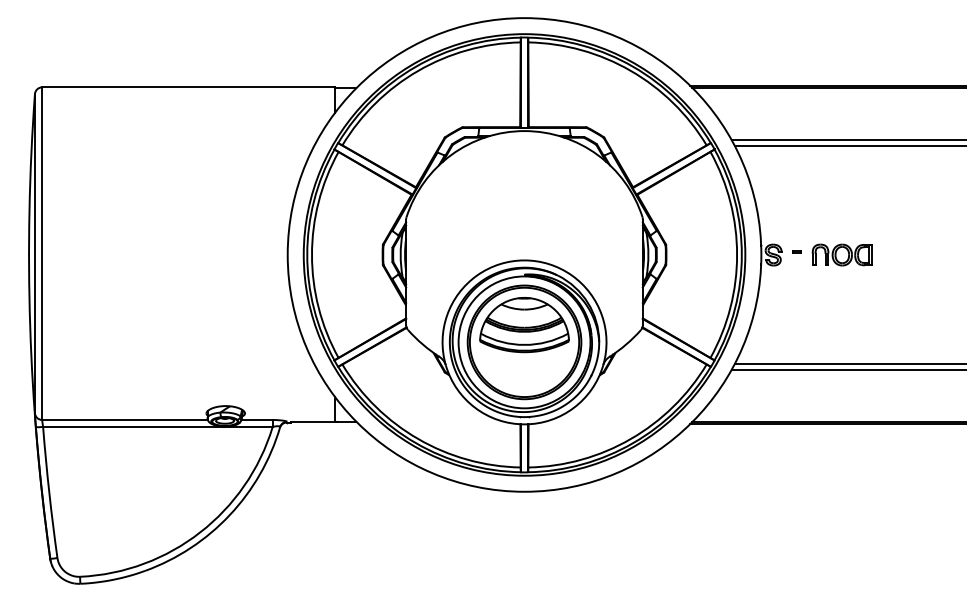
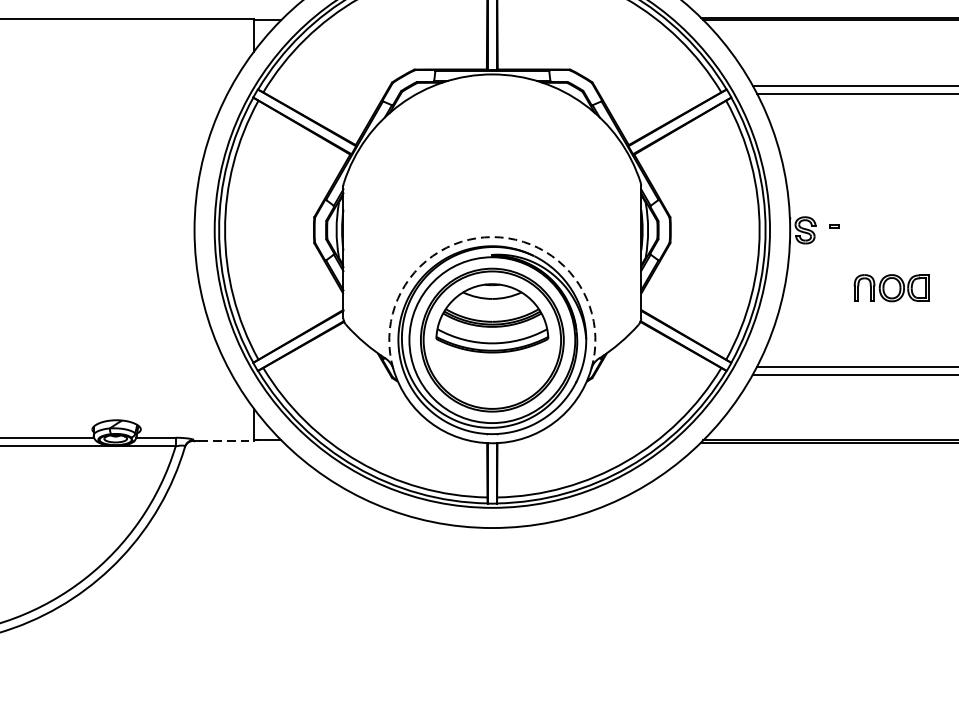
part: (841, 254) -> (890, 287), moved
arc: (524, 260) -> (492, 237), solid -> dashed
line: (313, 422) -> (226, 440), solid -> dashed

